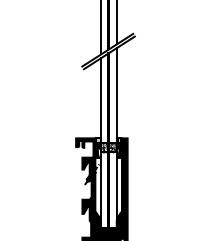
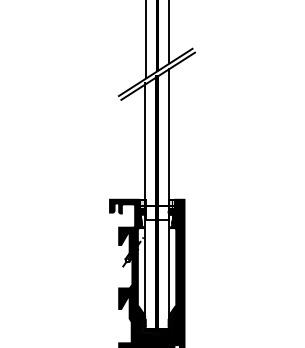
hatch: (108, 147) -> (156, 213), removed

